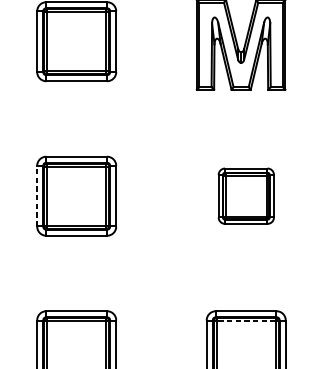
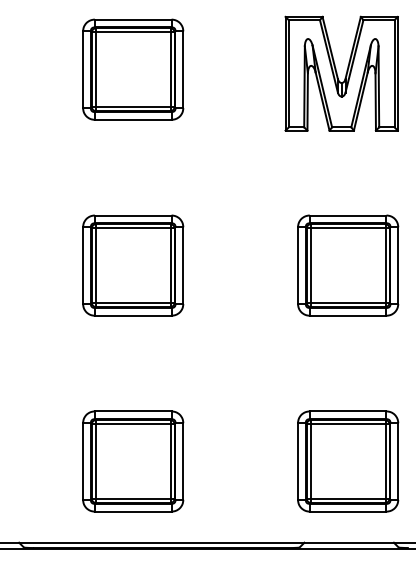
line: (37, 196) -> (83, 265), dashed -> solid
part: (246, 196) -> (348, 265), size x1.43
line: (245, 321) -> (347, 424), dashed -> solid

